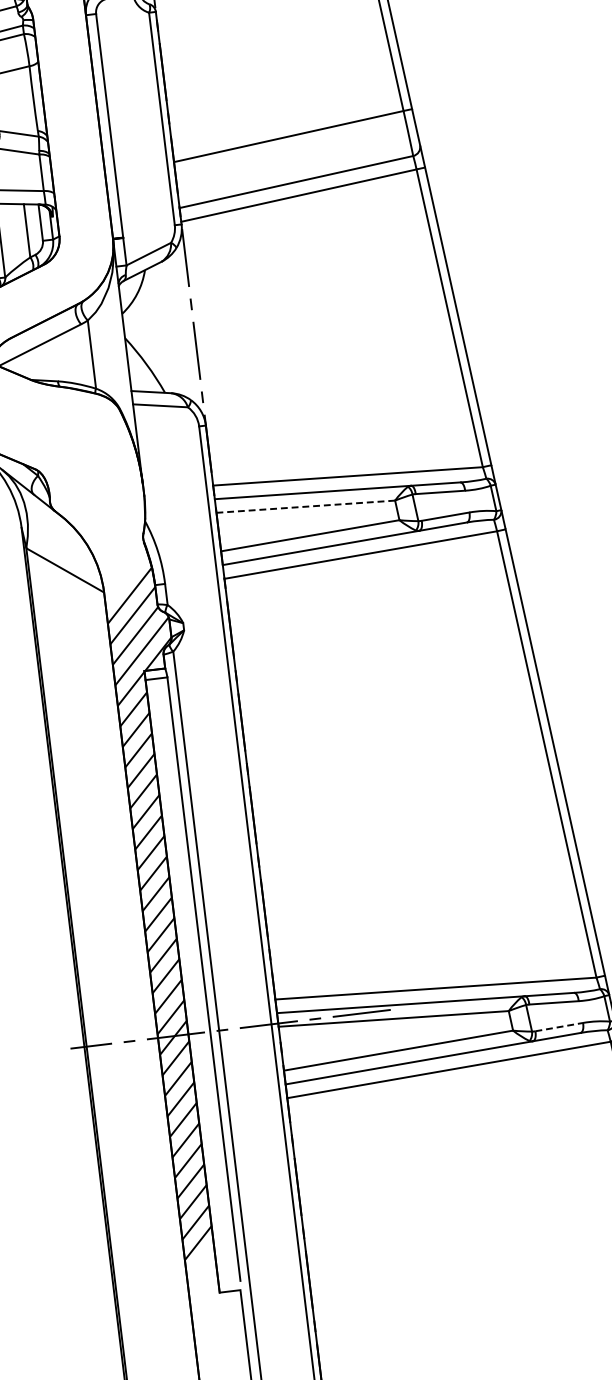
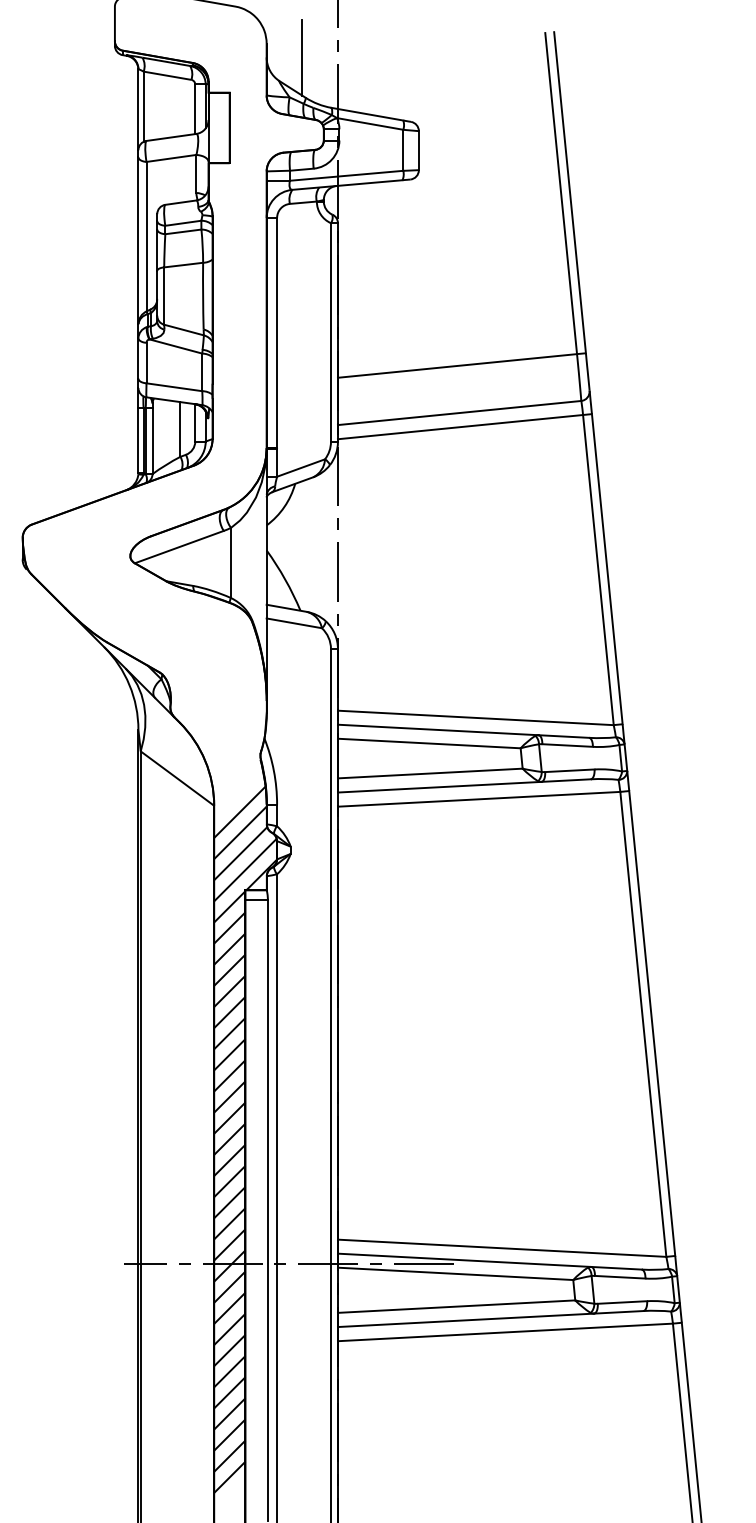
line: (305, 506) -> (428, 743), dashed -> solid
line: (559, 1027) -> (622, 1302), dashed -> solid

